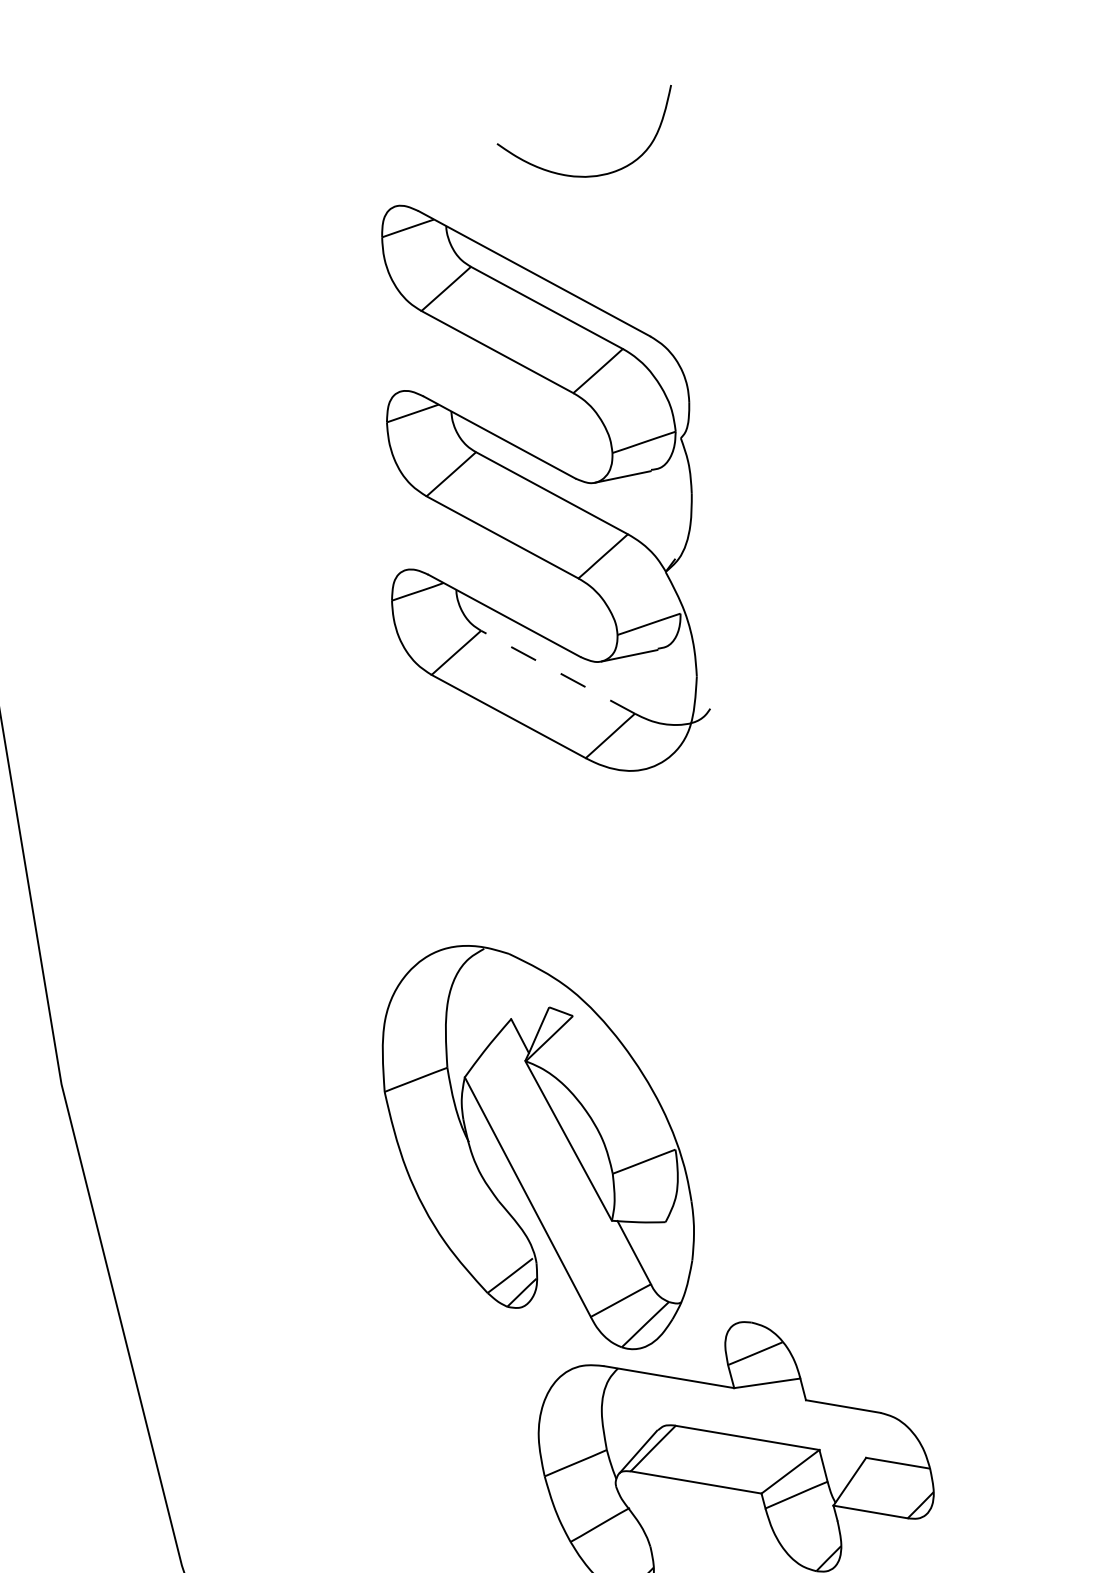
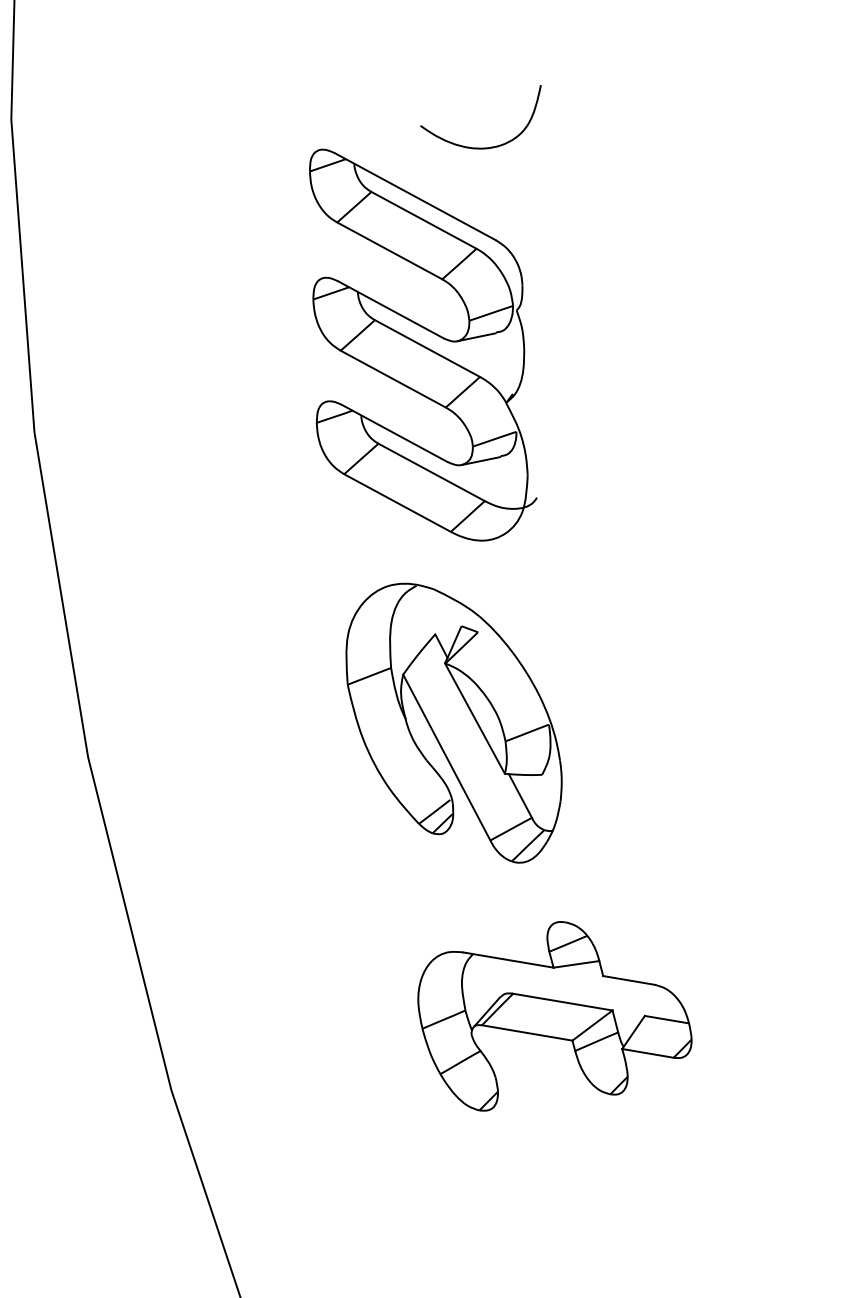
curve: (583, 175) -> (480, 147), moved
line: (557, 672) -> (431, 472), dashed -> solid
part: (537, 1146) -> (453, 722), moved

